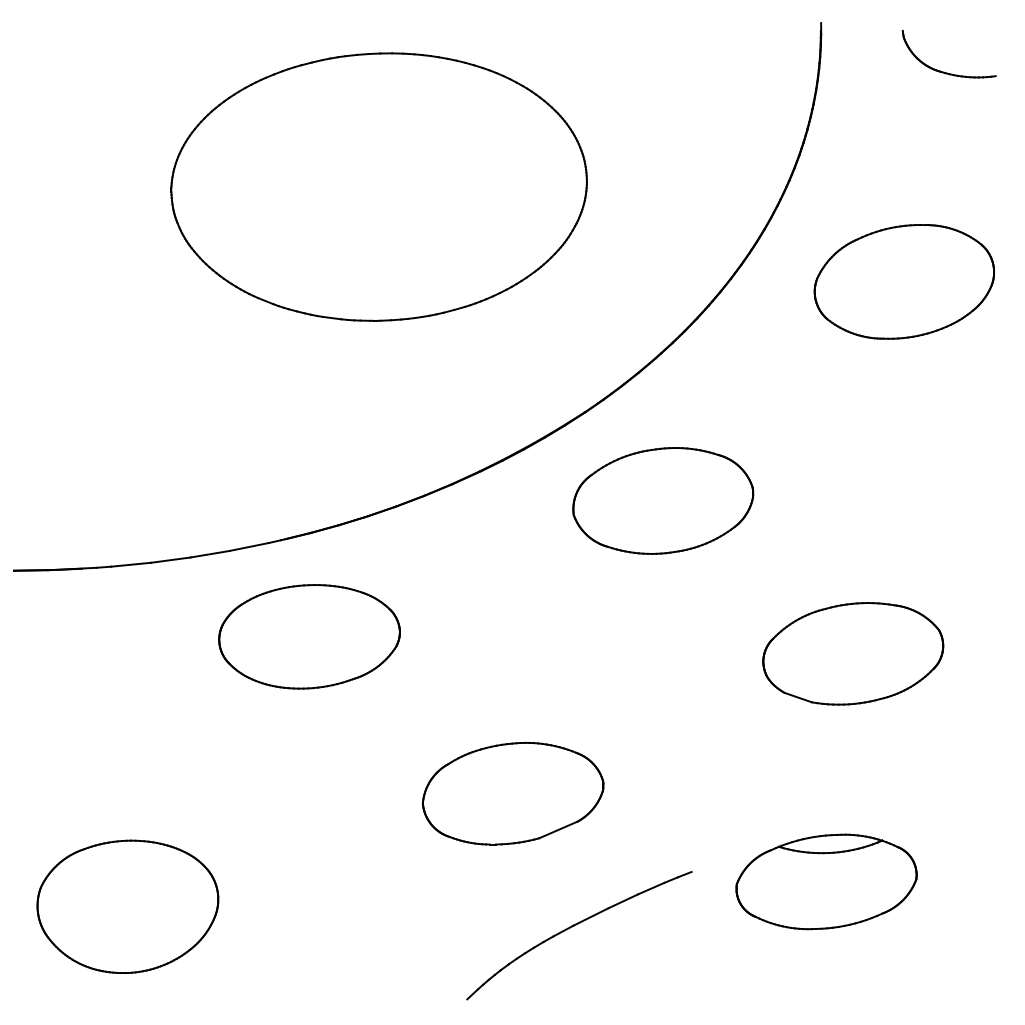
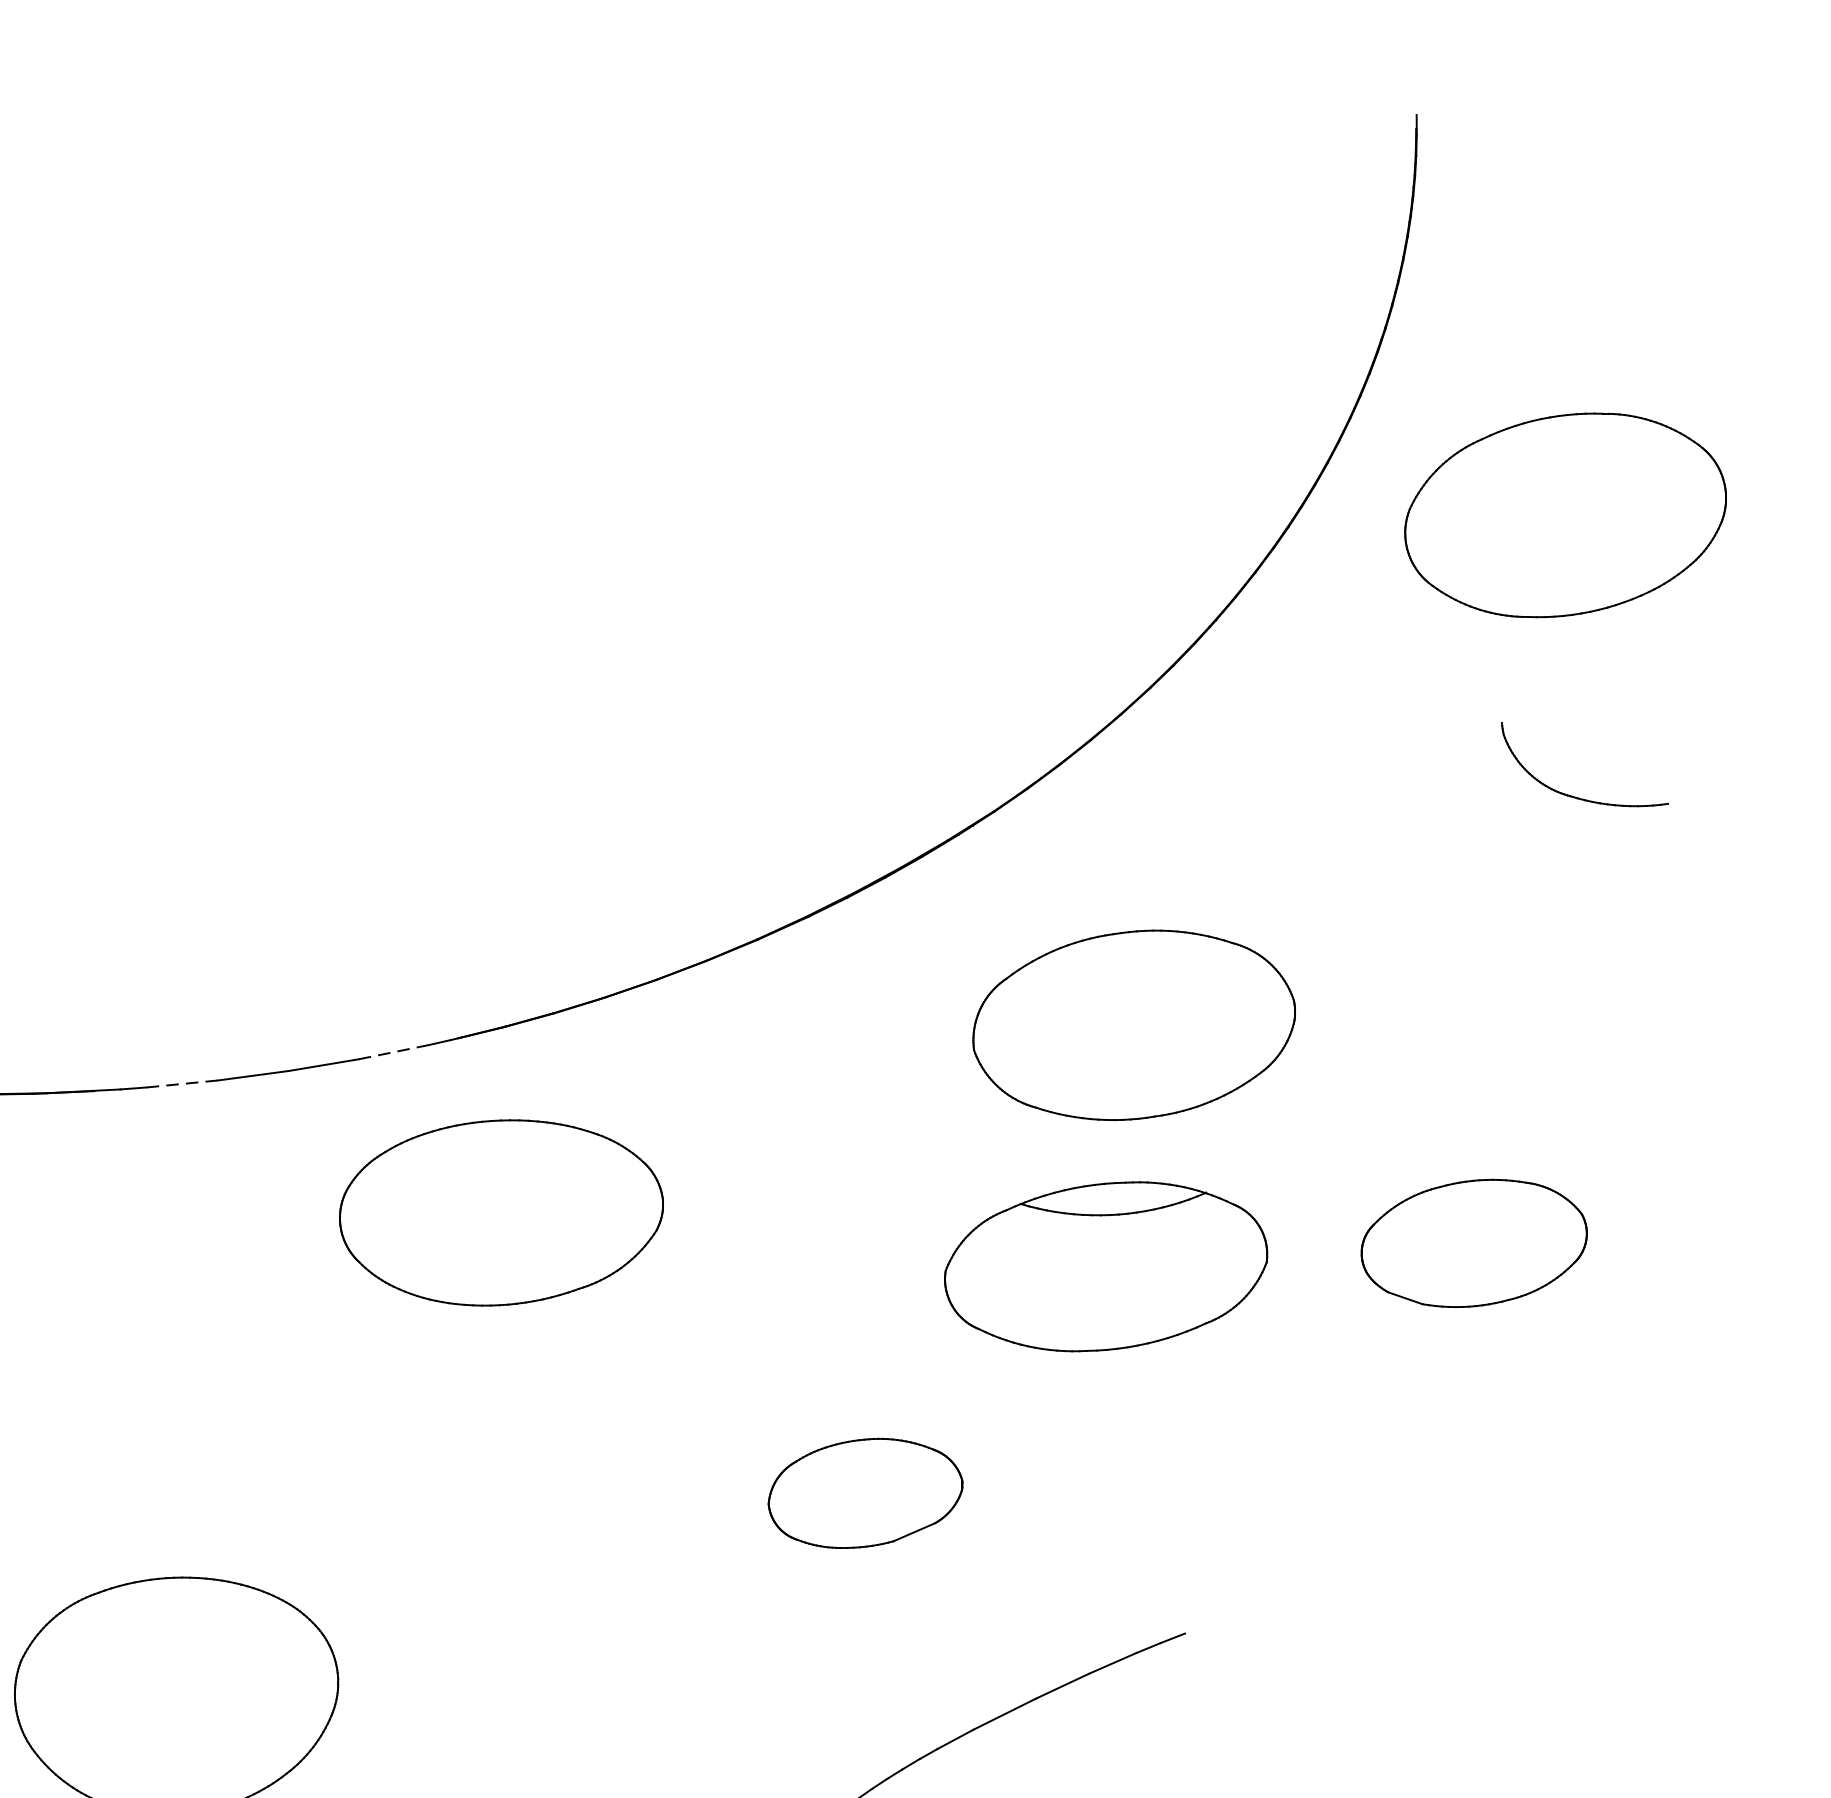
part: (944, 71) -> (1576, 795), moved
part: (378, 186) -> (624, 407), removed
part: (903, 281) -> (1563, 514), moved
part: (663, 500) -> (1134, 1024), moved
line: (249, 546) -> (394, 1051), solid -> dashed
line: (131, 564) -> (182, 1083), solid -> dashed
part: (853, 653) -> (1474, 1242), size x0.7
part: (512, 793) -> (864, 1493), size x0.6
part: (826, 881) -> (1106, 1266), moved

